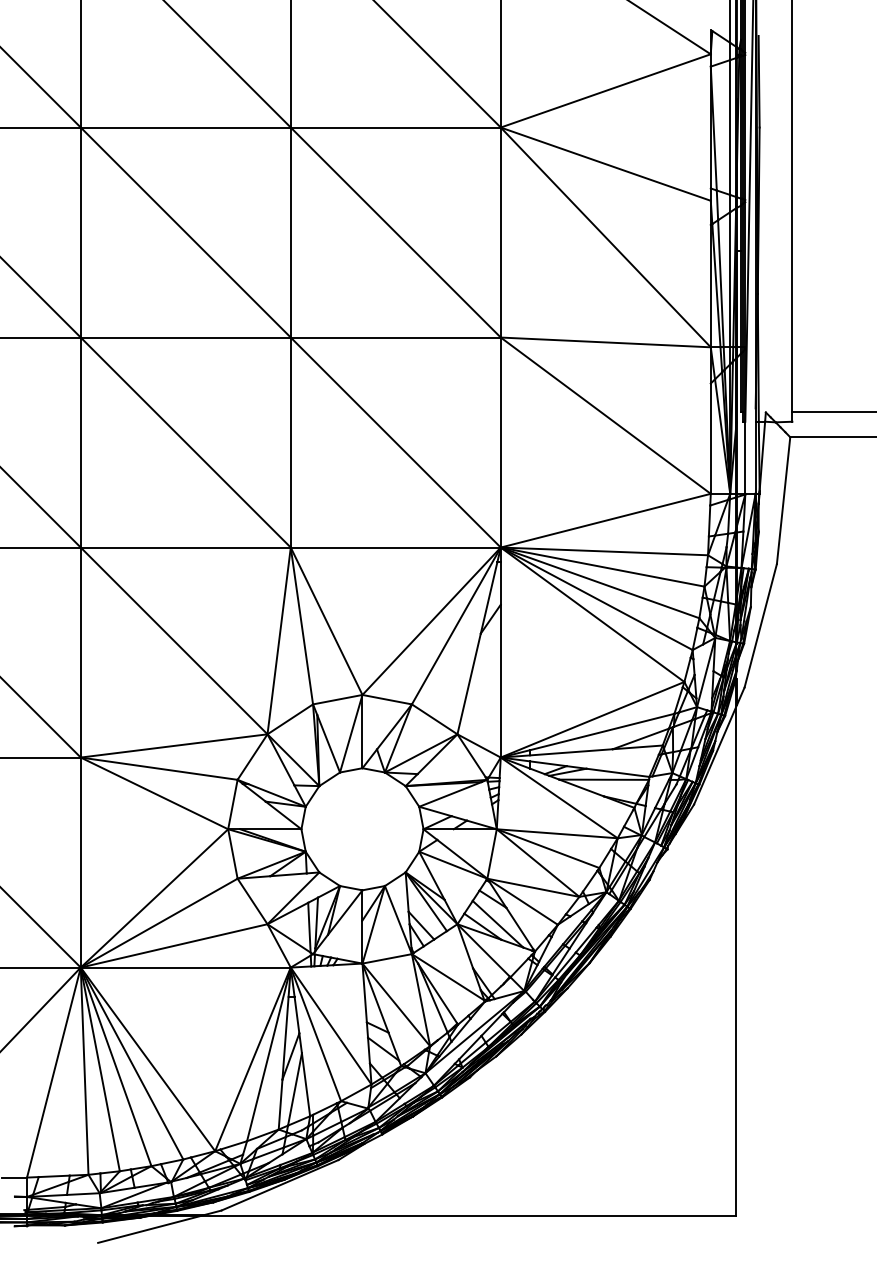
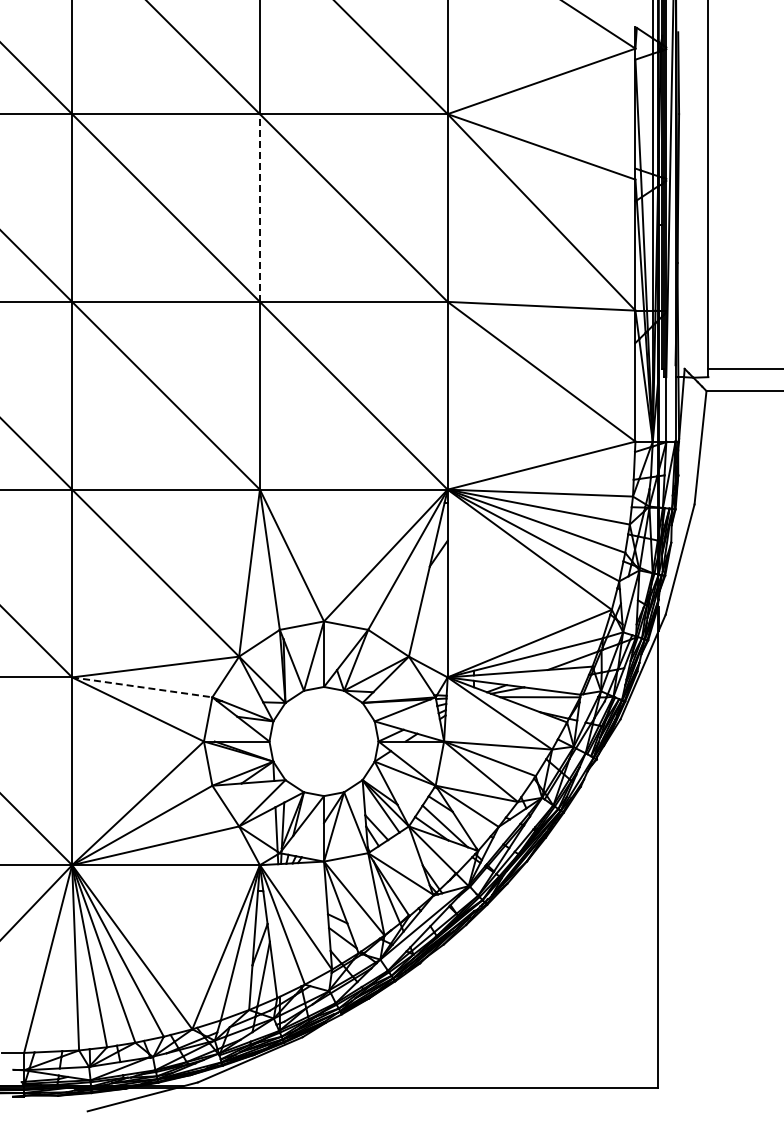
line: (290, 233) -> (259, 208), solid -> dashed
line: (159, 768) -> (142, 687), solid -> dashed

